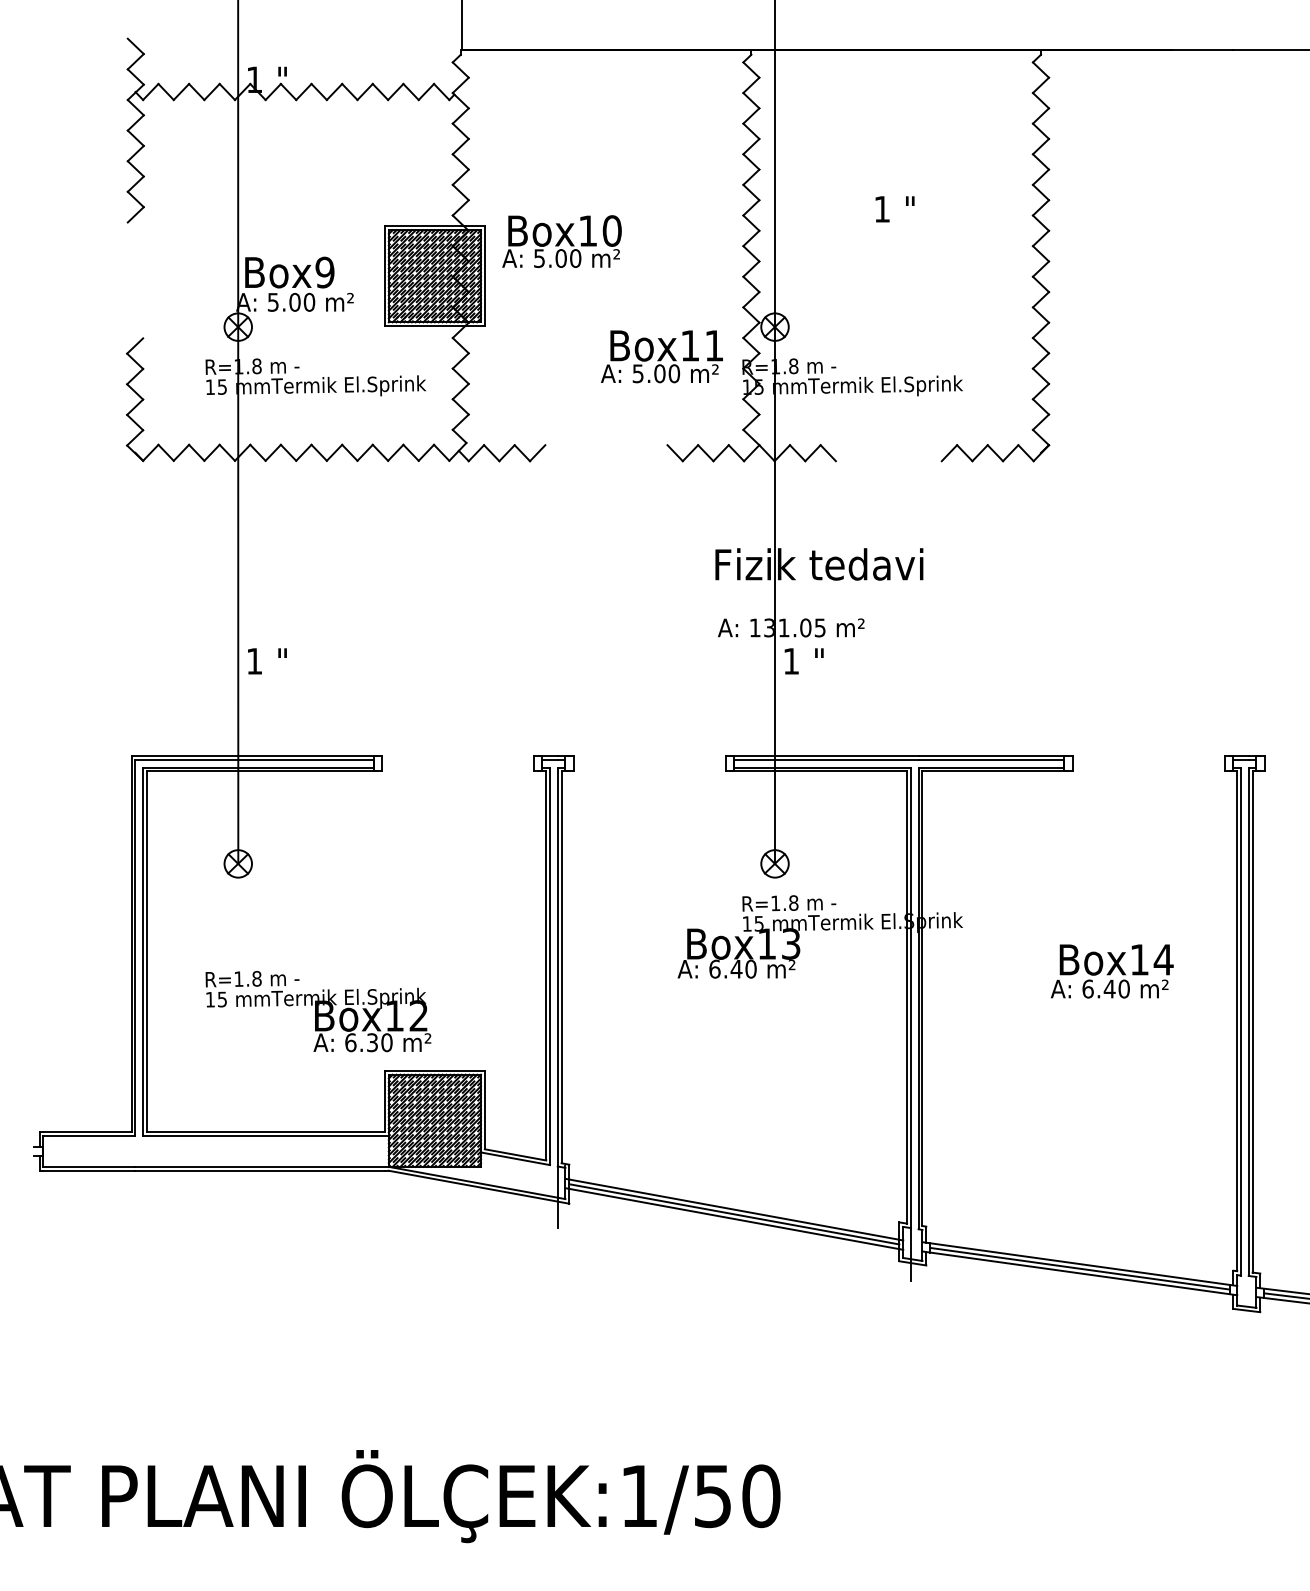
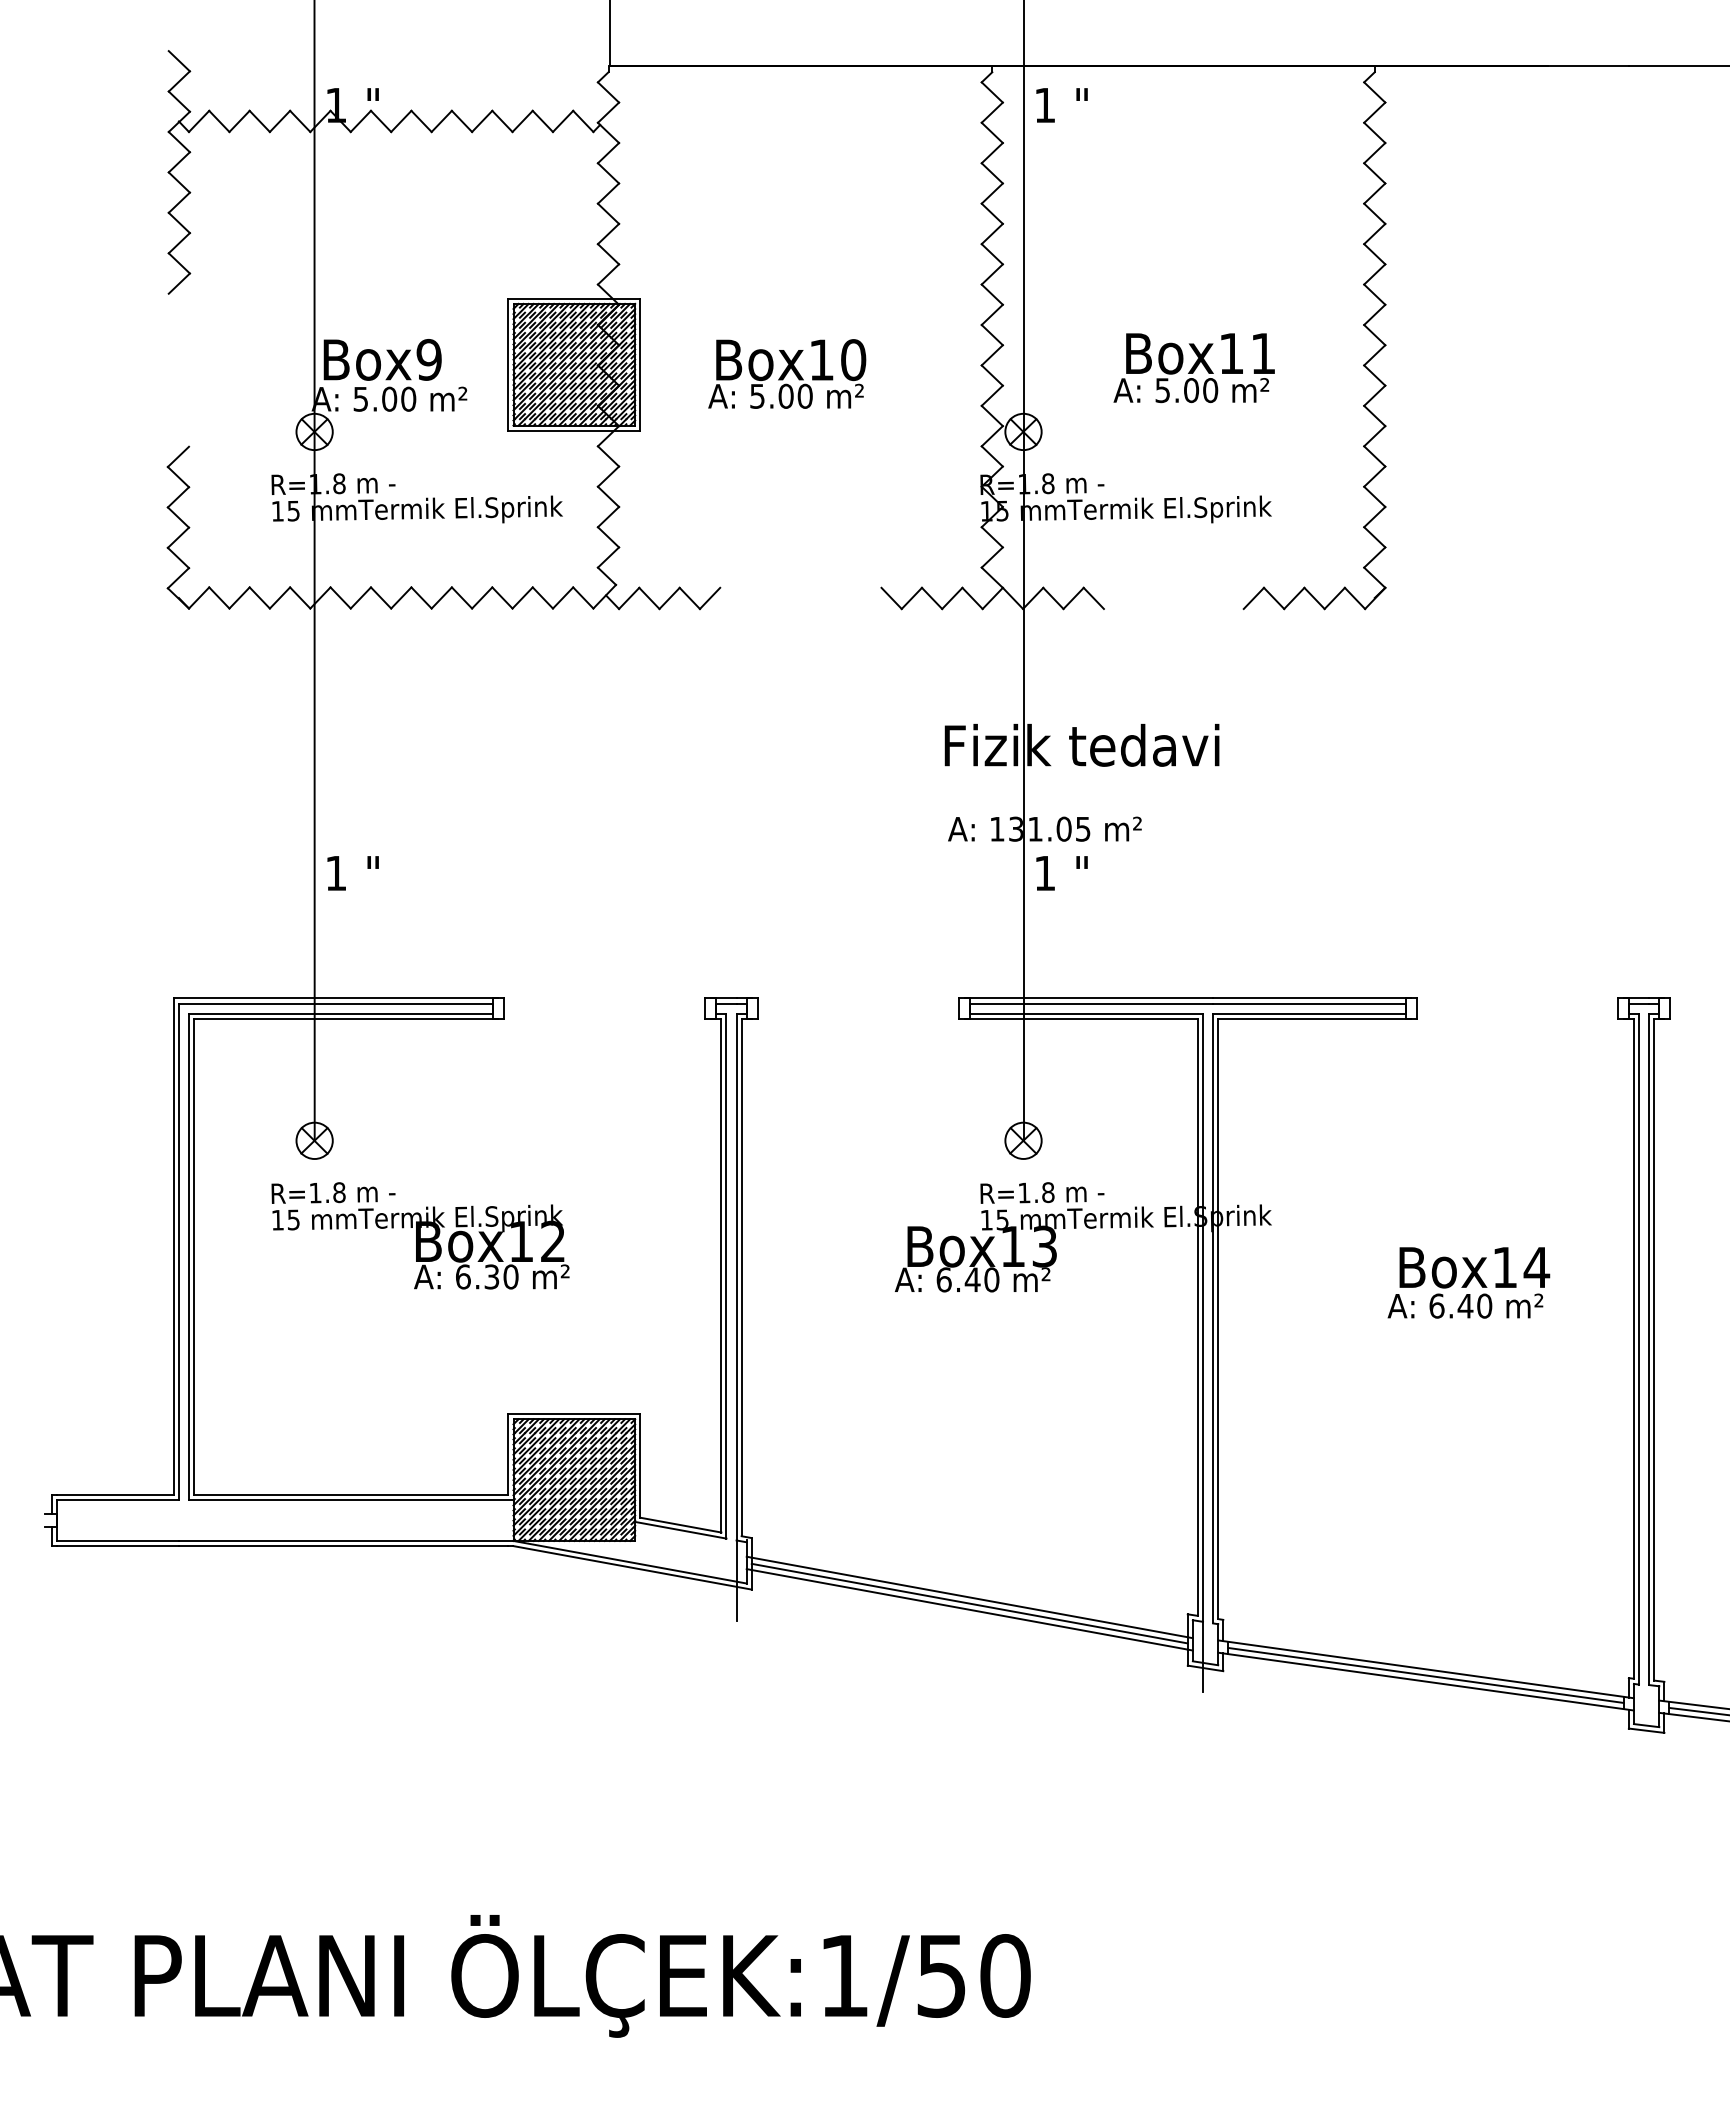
text: (894, 209) -> (1061, 105), moved
text: (562, 241) -> (787, 373), moved
text: (661, 357) -> (1193, 368), moved
text: (318, 1011) -> (420, 1235), moved

